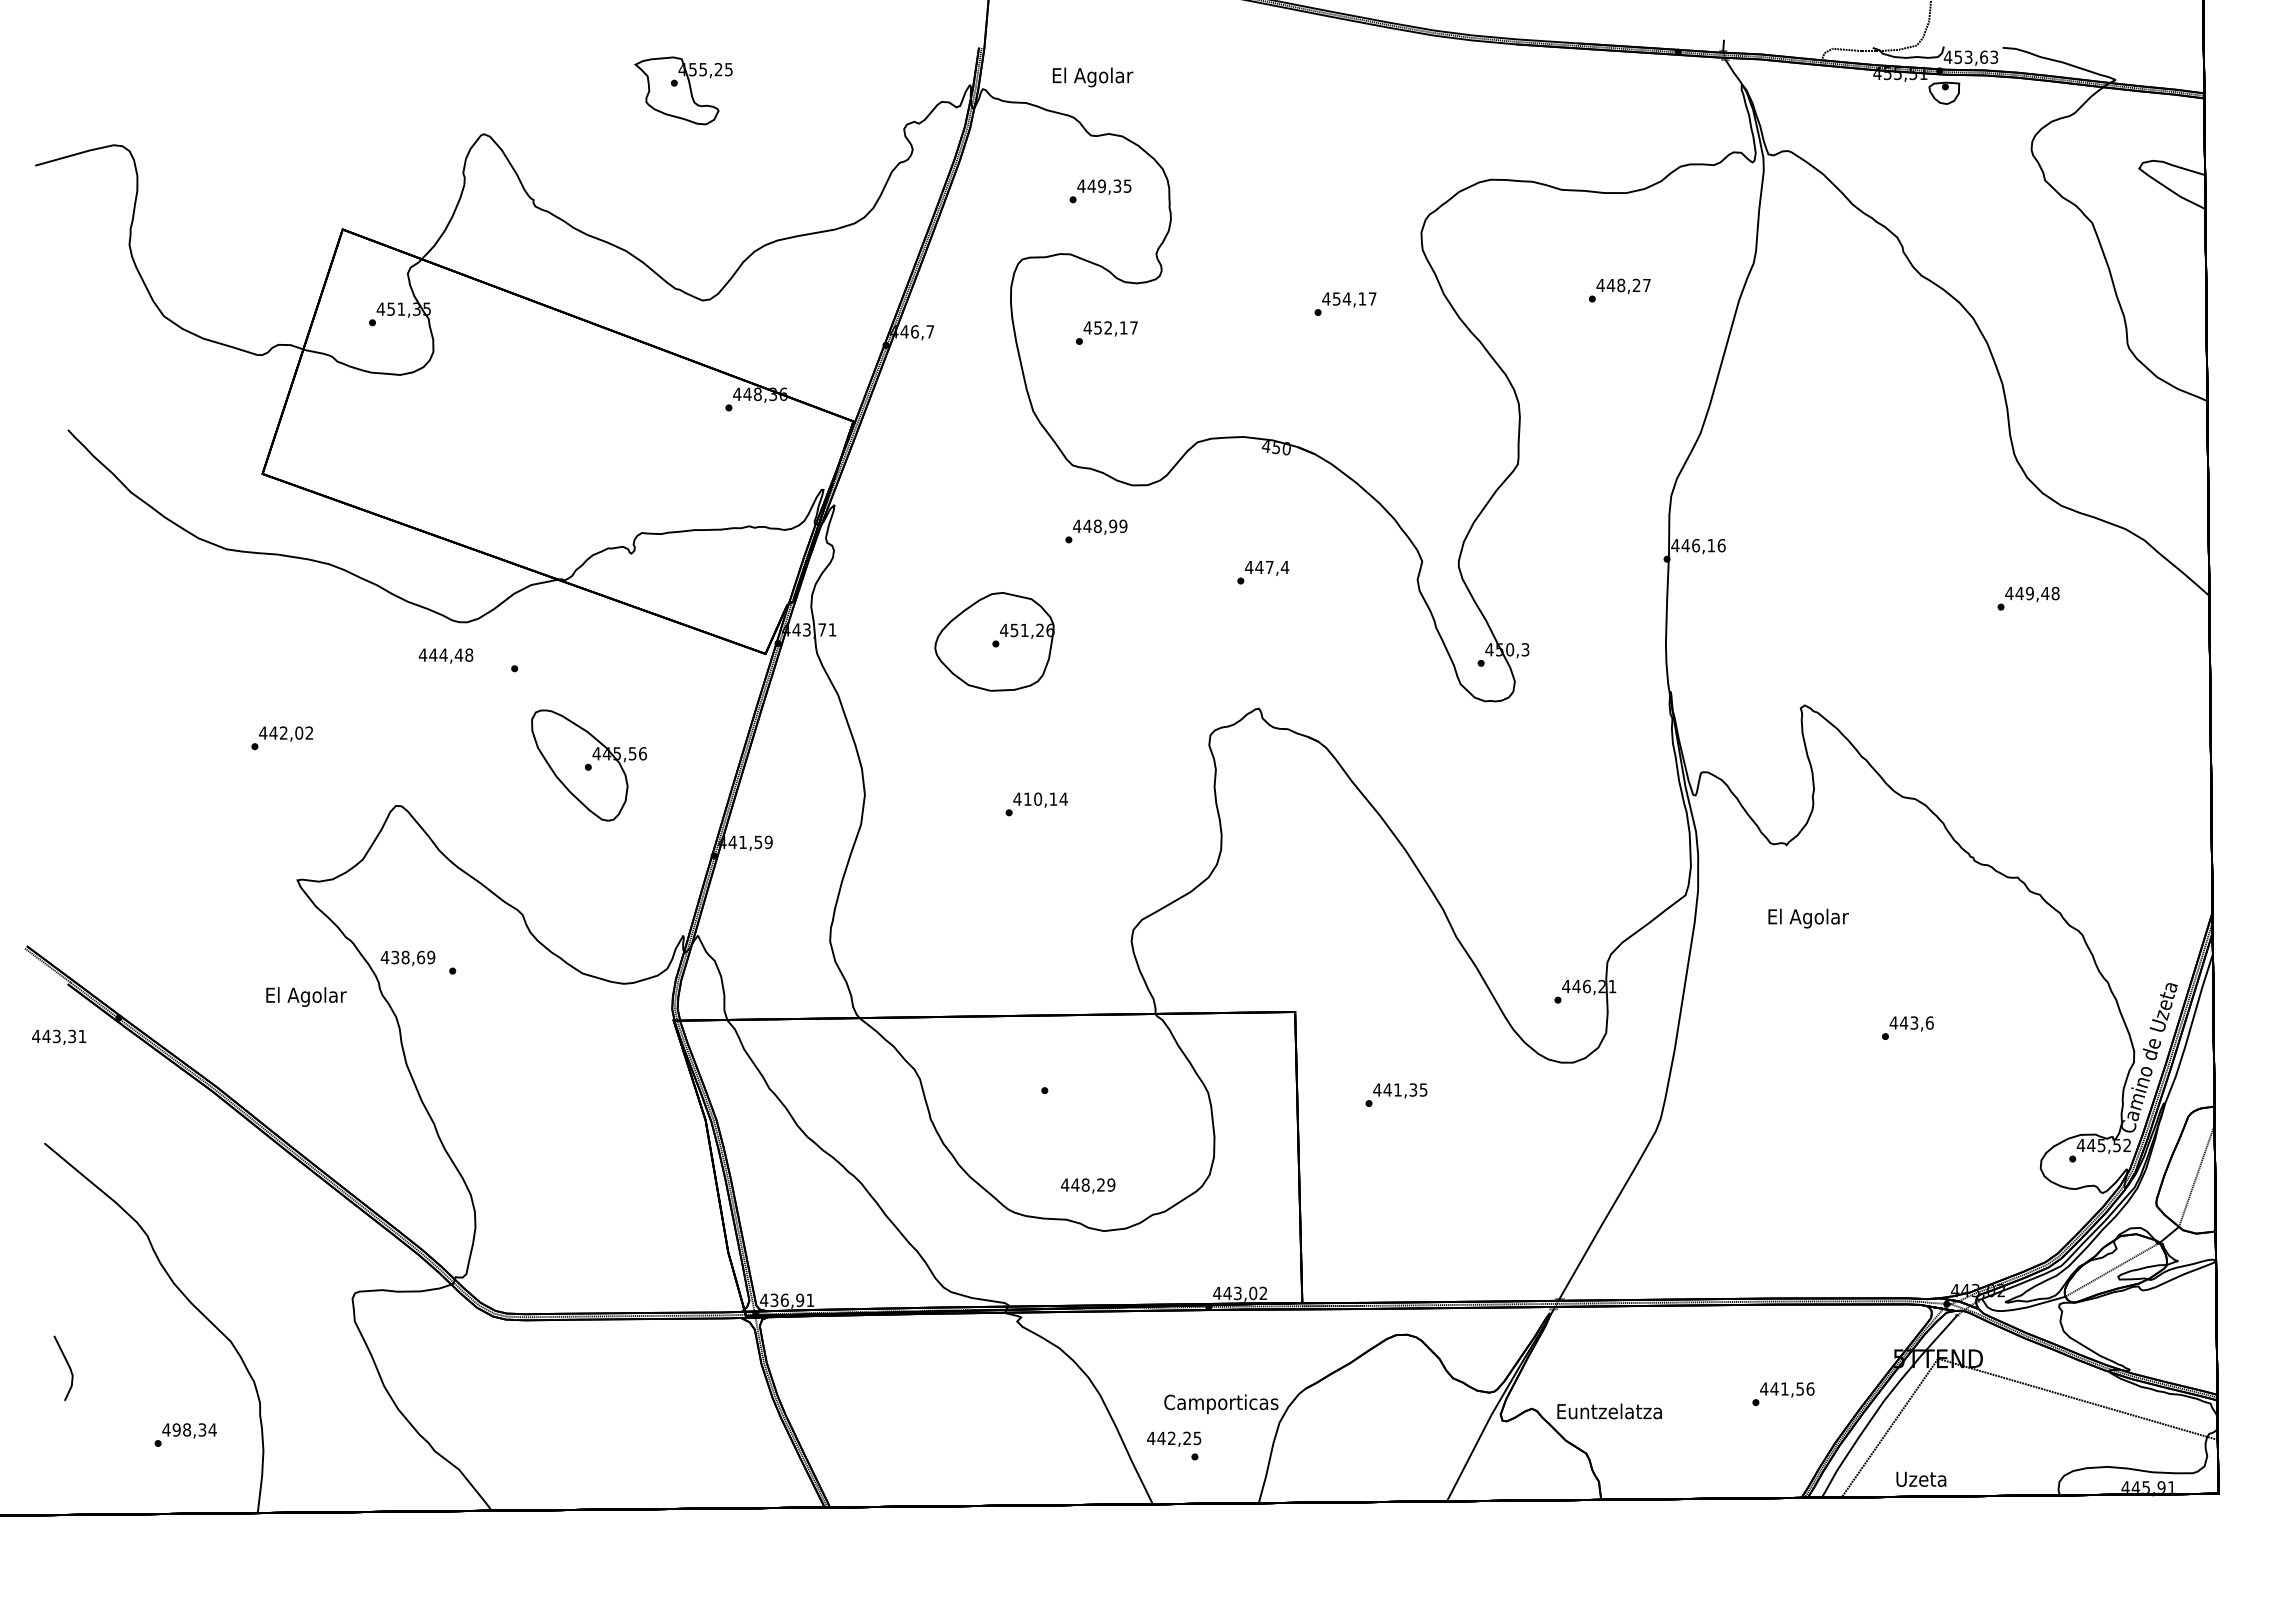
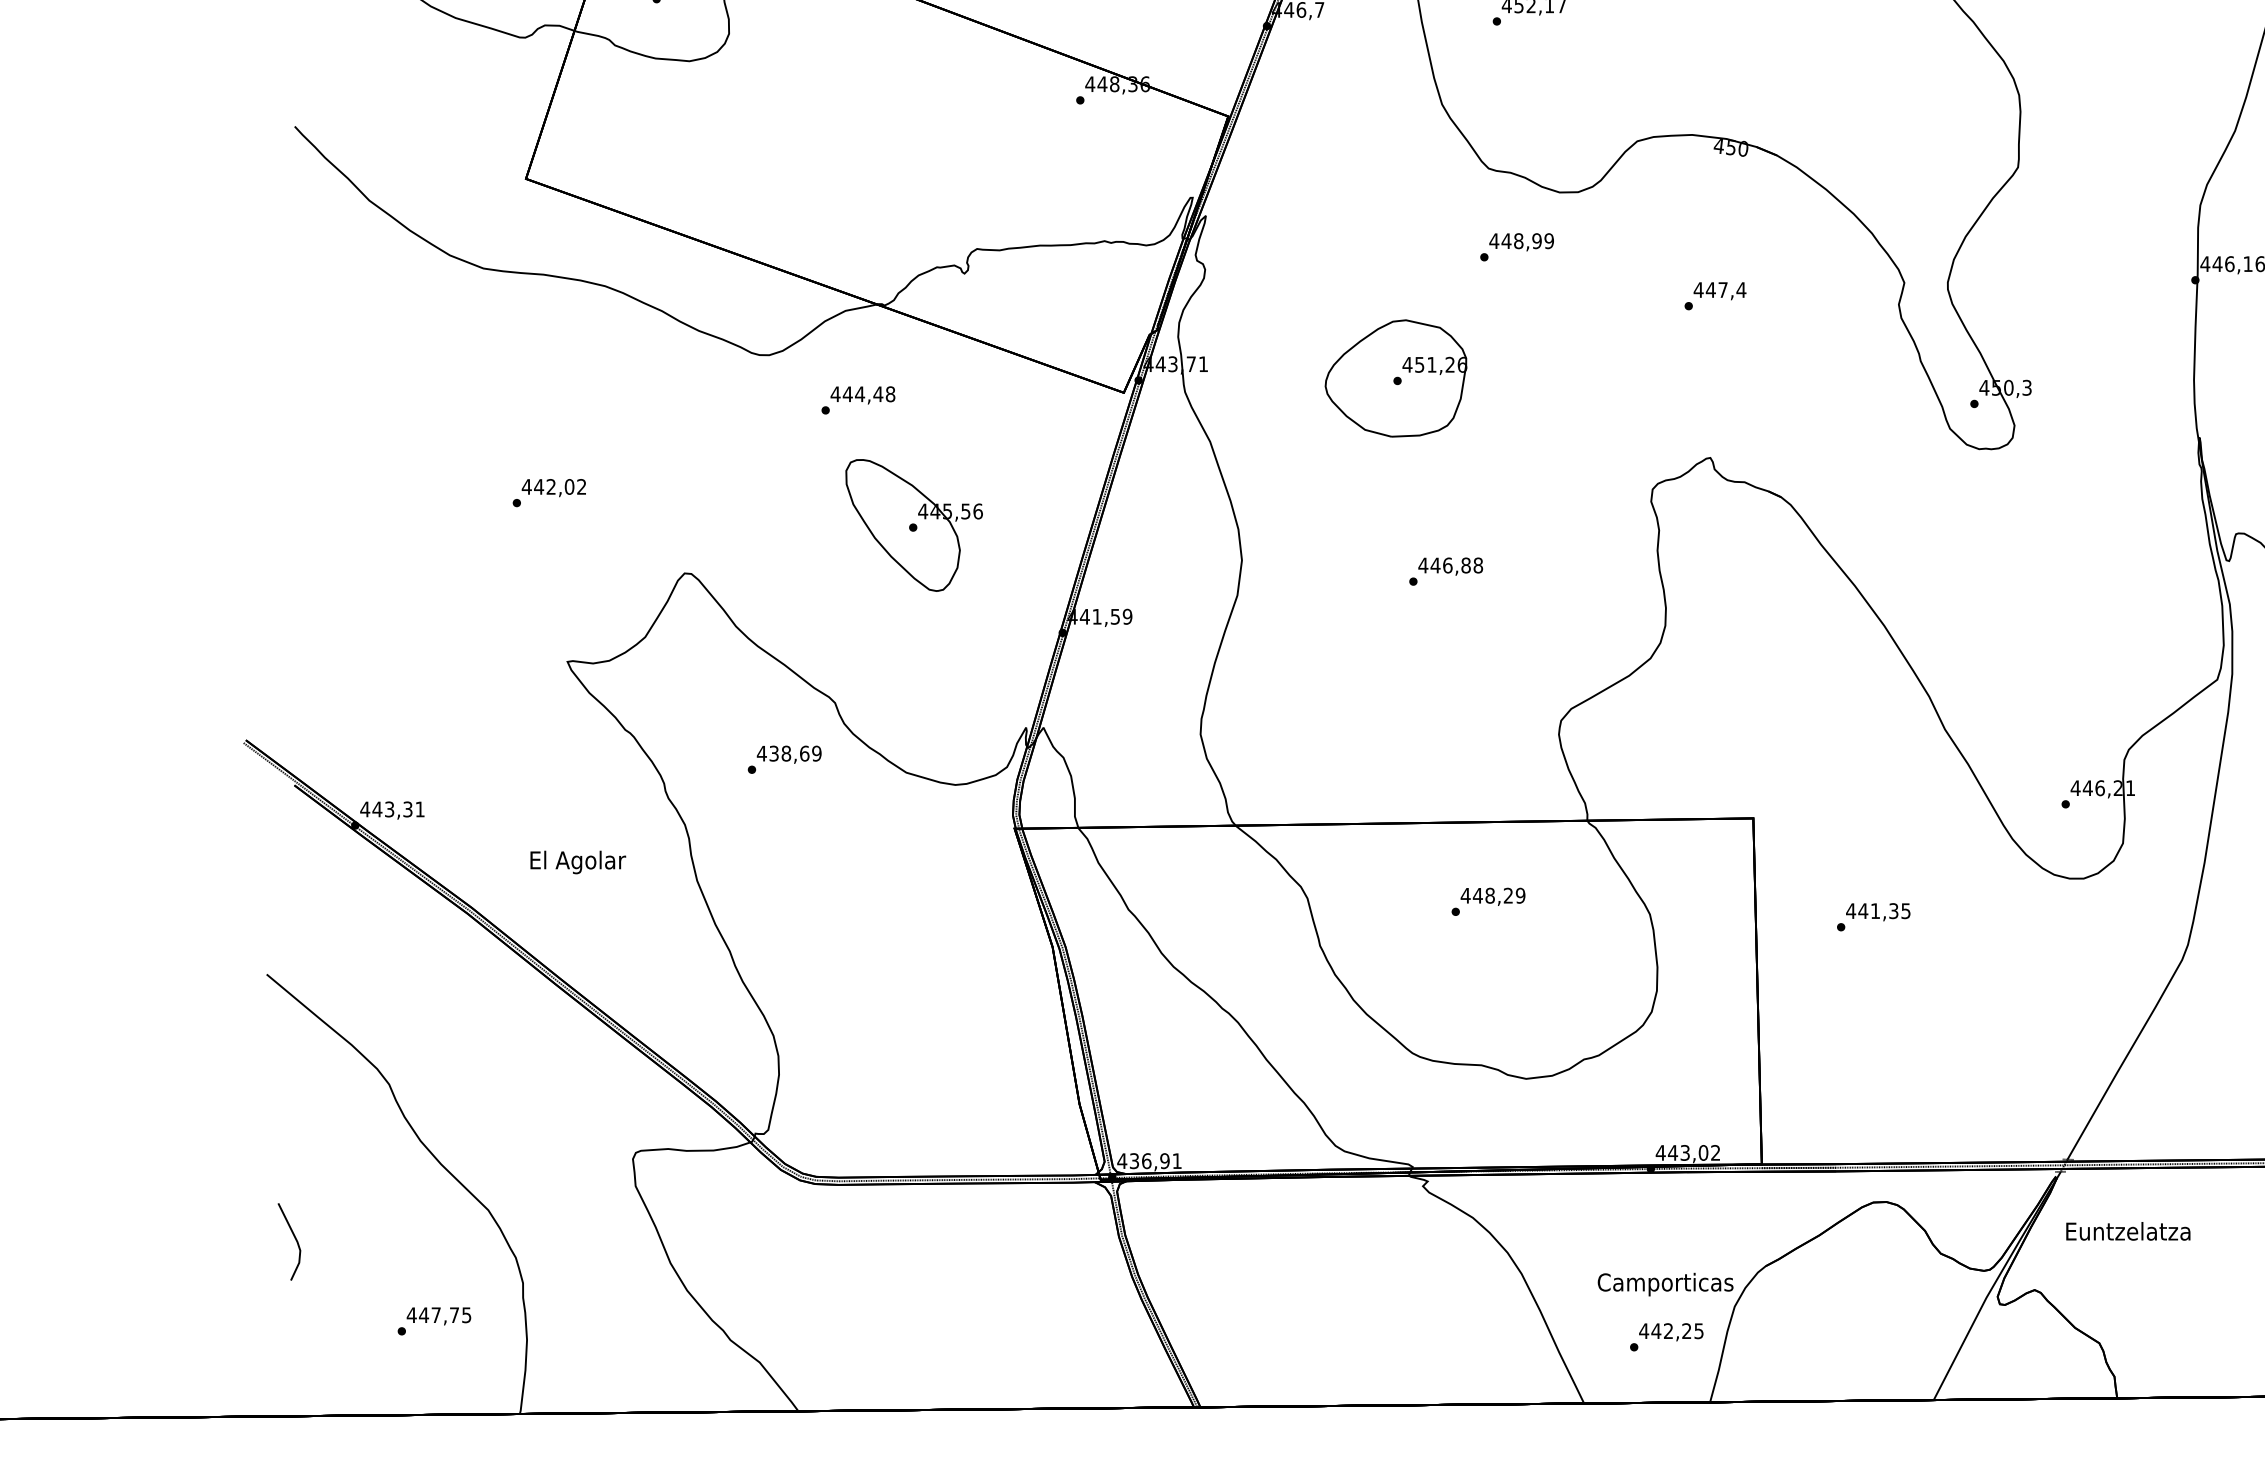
text: (445, 655) -> (862, 394), moved
text: (1045, 798) -> (1456, 564), 410,14 -> 446,88
text: (407, 958) -> (788, 754), moved
text: (306, 996) -> (578, 861), moved
text: (59, 1036) -> (392, 809), moved
text: (1088, 1185) -> (1493, 896), moved
text: (1609, 1411) -> (2128, 1231), moved
text: (194, 1429) -> (445, 1314), 498,34 -> 447,75
text: (1174, 1438) -> (1671, 1331), moved

